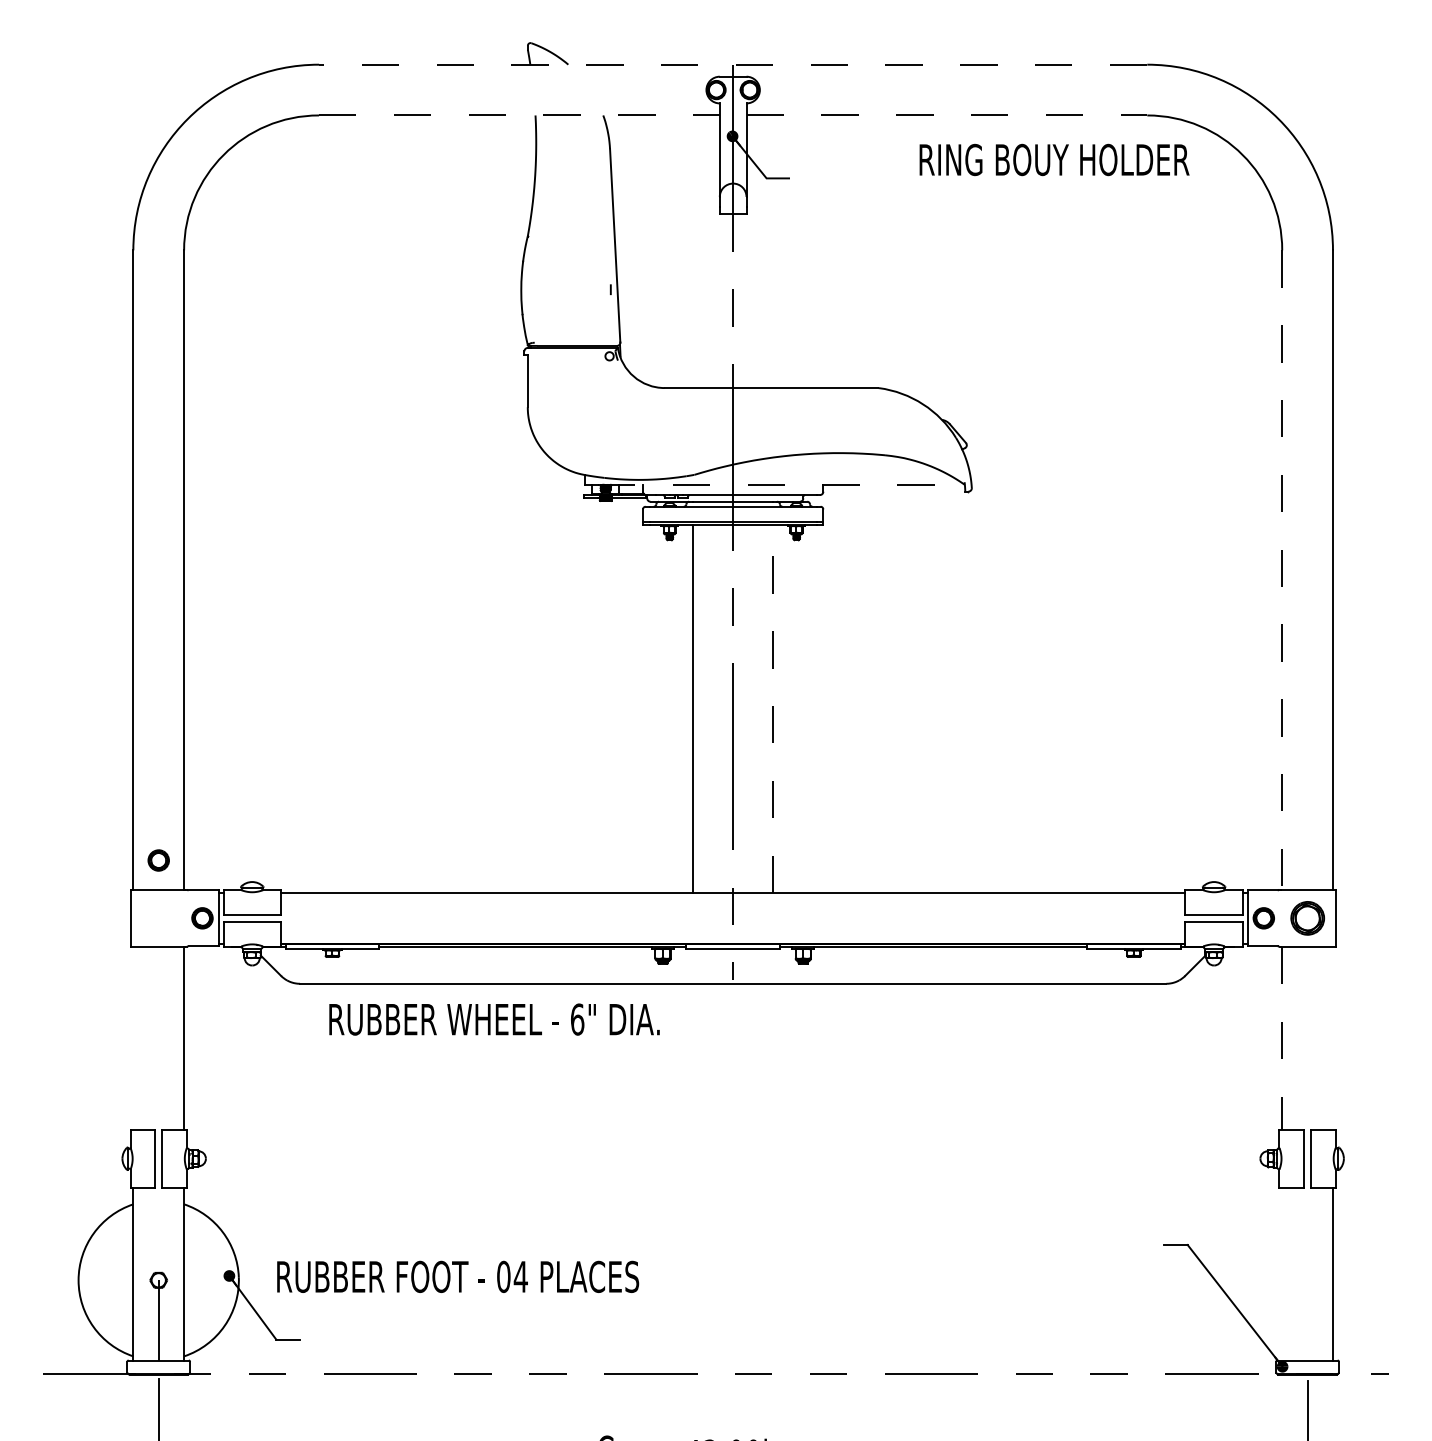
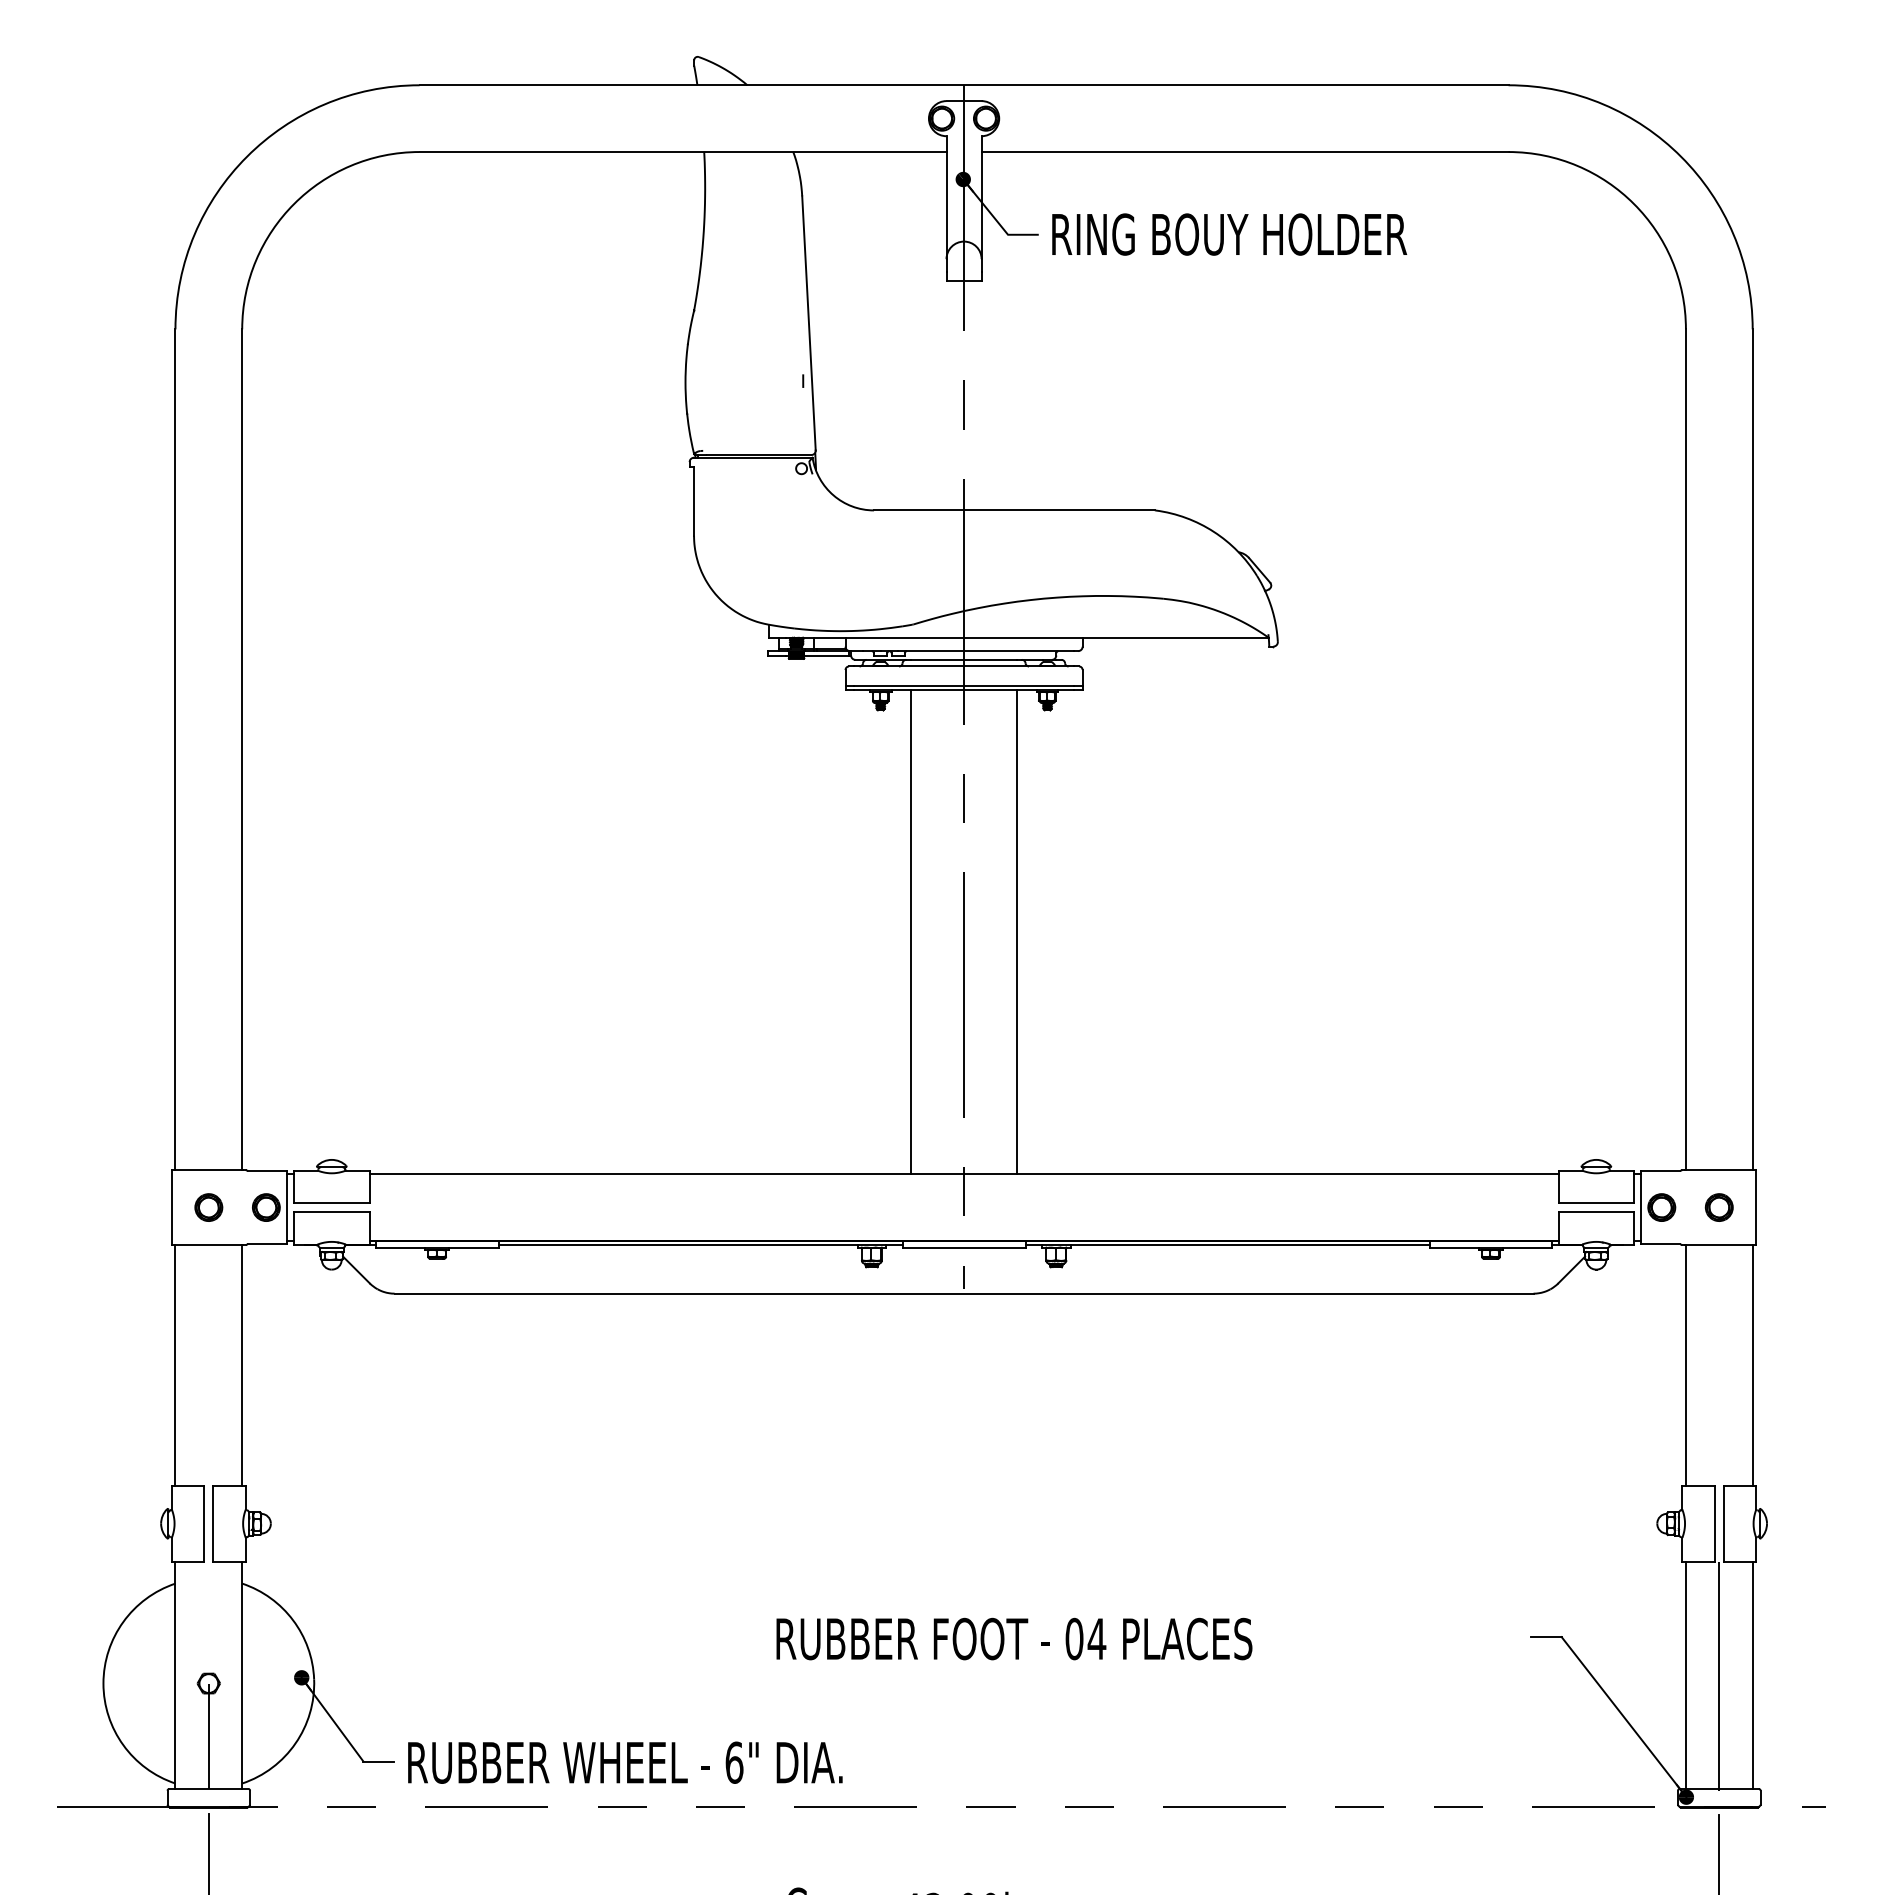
line: (732, 64) -> (963, 85), dashed -> solid
line: (519, 115) -> (683, 152), dashed -> solid
line: (947, 115) -> (1245, 152), dashed -> solid
text: (1054, 159) -> (1229, 234), moved
line: (781, 484) -> (1027, 637), dashed -> solid
line: (1281, 570) -> (1685, 750), dashed -> solid
line: (773, 708) -> (1016, 931), dashed -> solid
part: (158, 860) -> (208, 1207), moved
part: (1306, 918) -> (1718, 1207), size x0.62
text: (494, 1019) -> (625, 1762), moved
line: (133, 1038) -> (175, 1365), added
line: (1332, 1038) -> (1752, 1365), added
line: (1281, 1039) -> (1685, 1366), dashed -> solid
line: (1281, 1273) -> (1685, 1674), added
line: (1307, 1274) -> (1719, 1675), added
text: (458, 1276) -> (1014, 1638), moved

